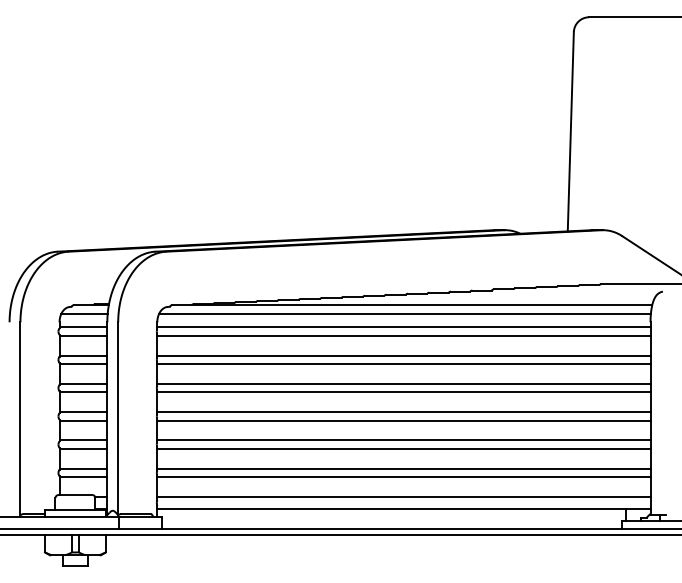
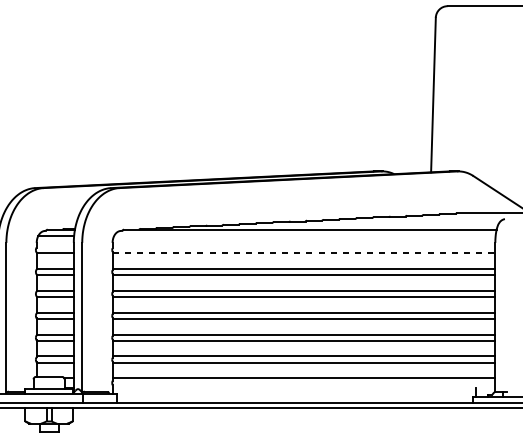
line: (404, 313) -> (304, 236), removed
line: (83, 327) -> (55, 246), removed
line: (403, 327) -> (303, 246), removed
line: (403, 335) -> (303, 253), solid -> dashed
line: (403, 508) -> (303, 387), removed

